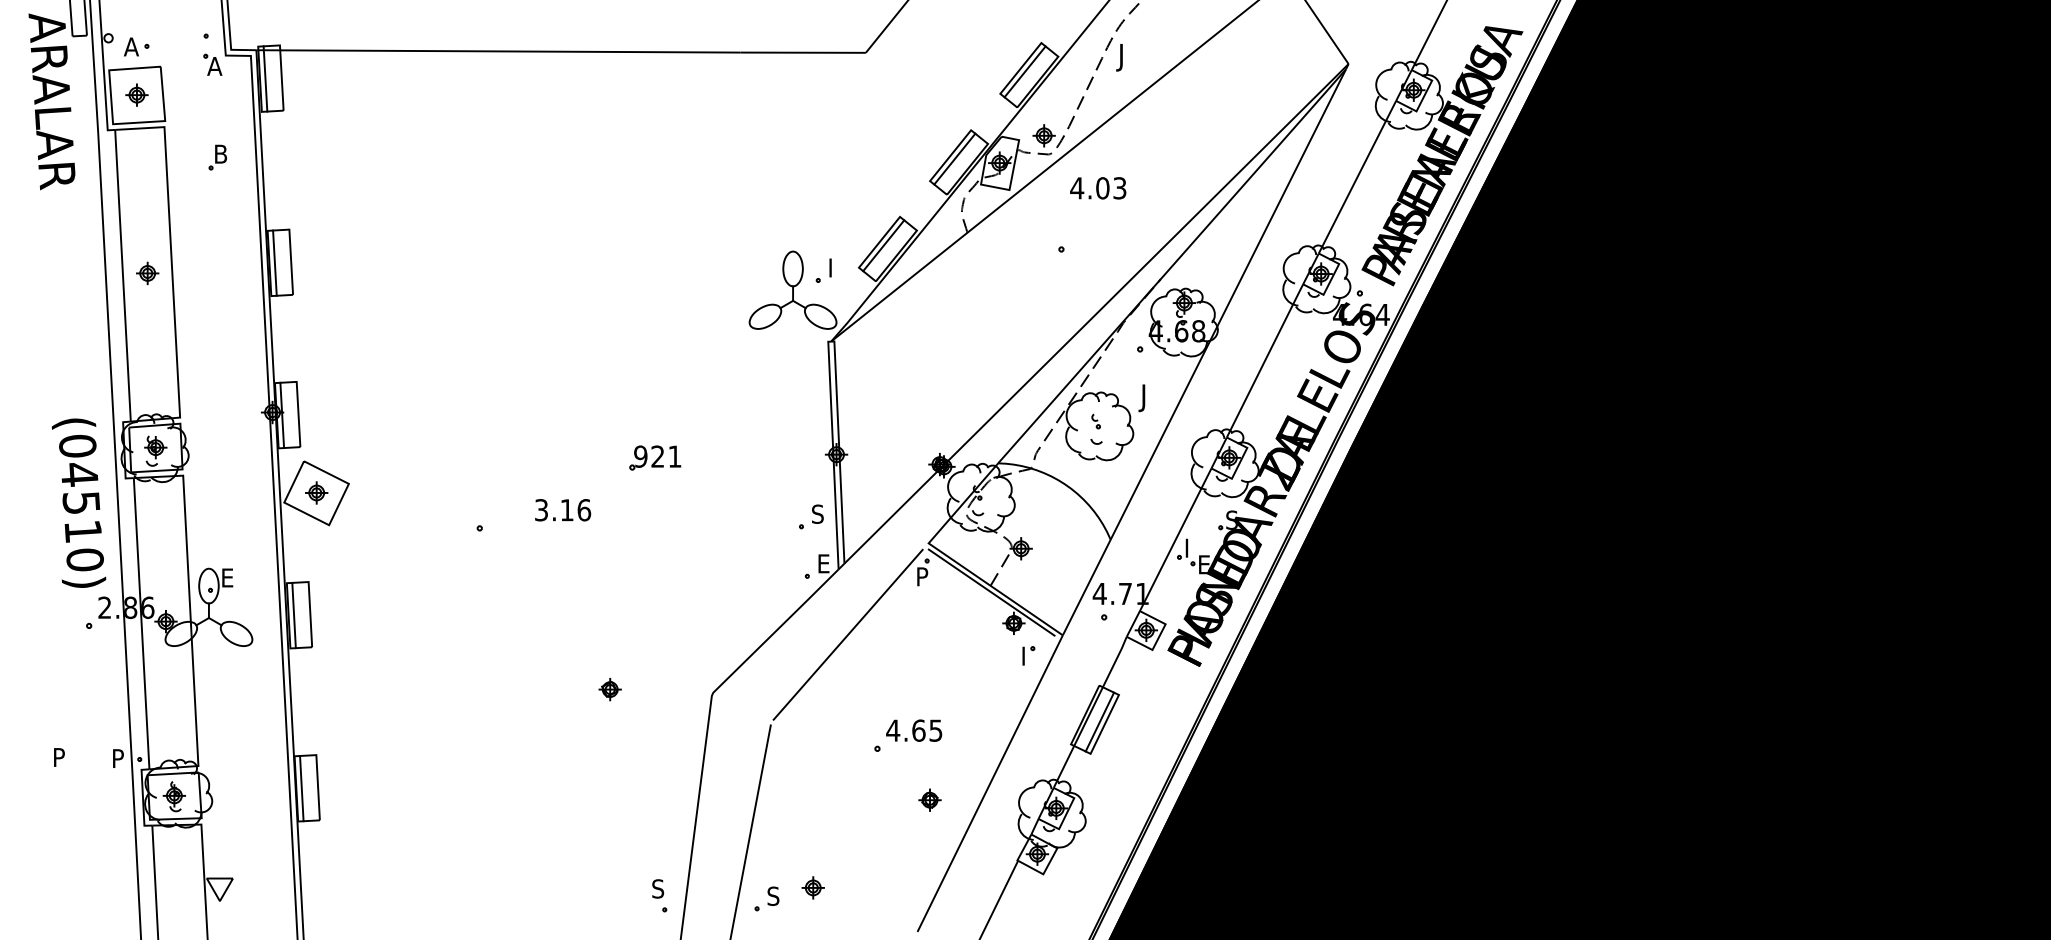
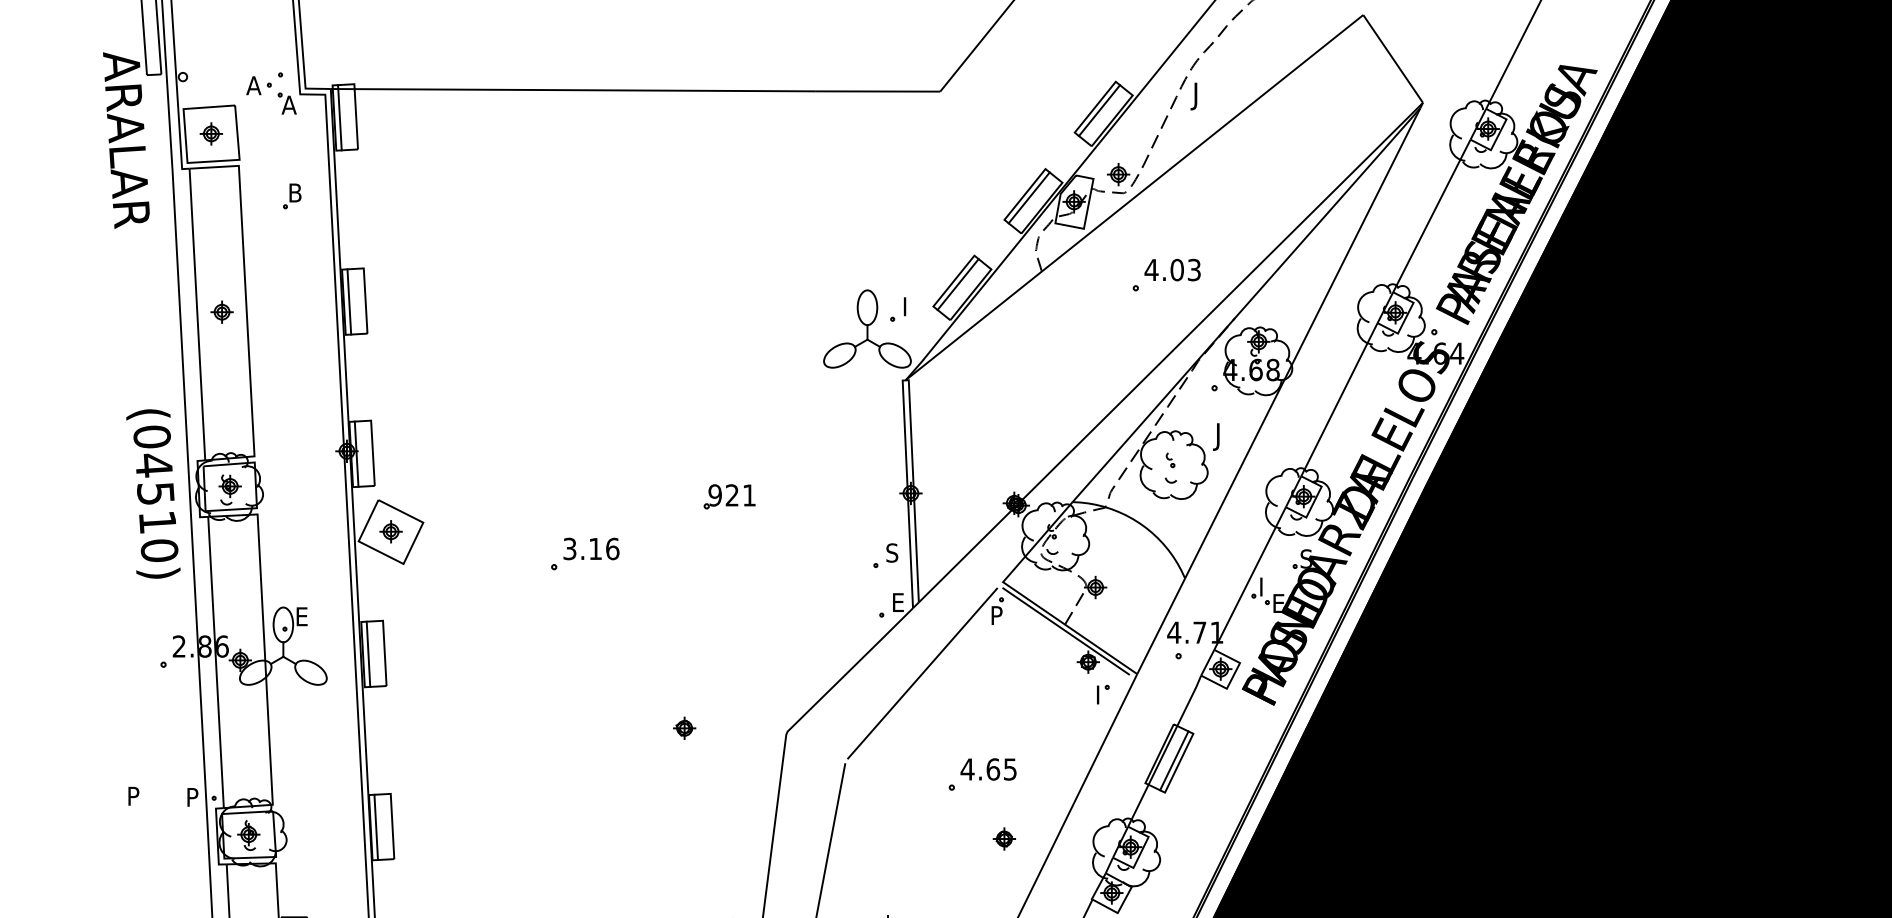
part: (136, 46) -> (258, 85), moved
text: (1098, 188) -> (1172, 270), moved
text: (78, 502) -> (152, 493), moved
text: (563, 510) -> (591, 549), moved

